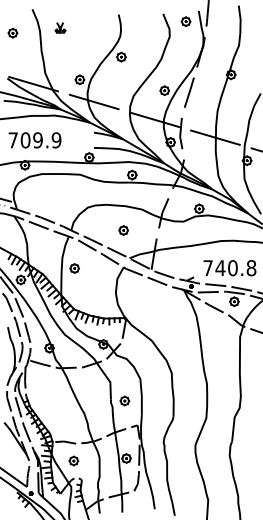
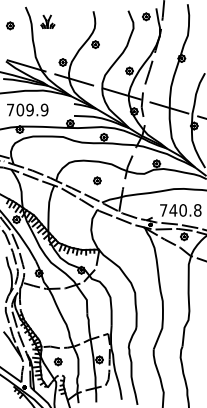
part: (60, 27) -> (47, 21), size x1.67
part: (74, 268) -> (58, 210), removed
part: (124, 400) -> (98, 314), removed

